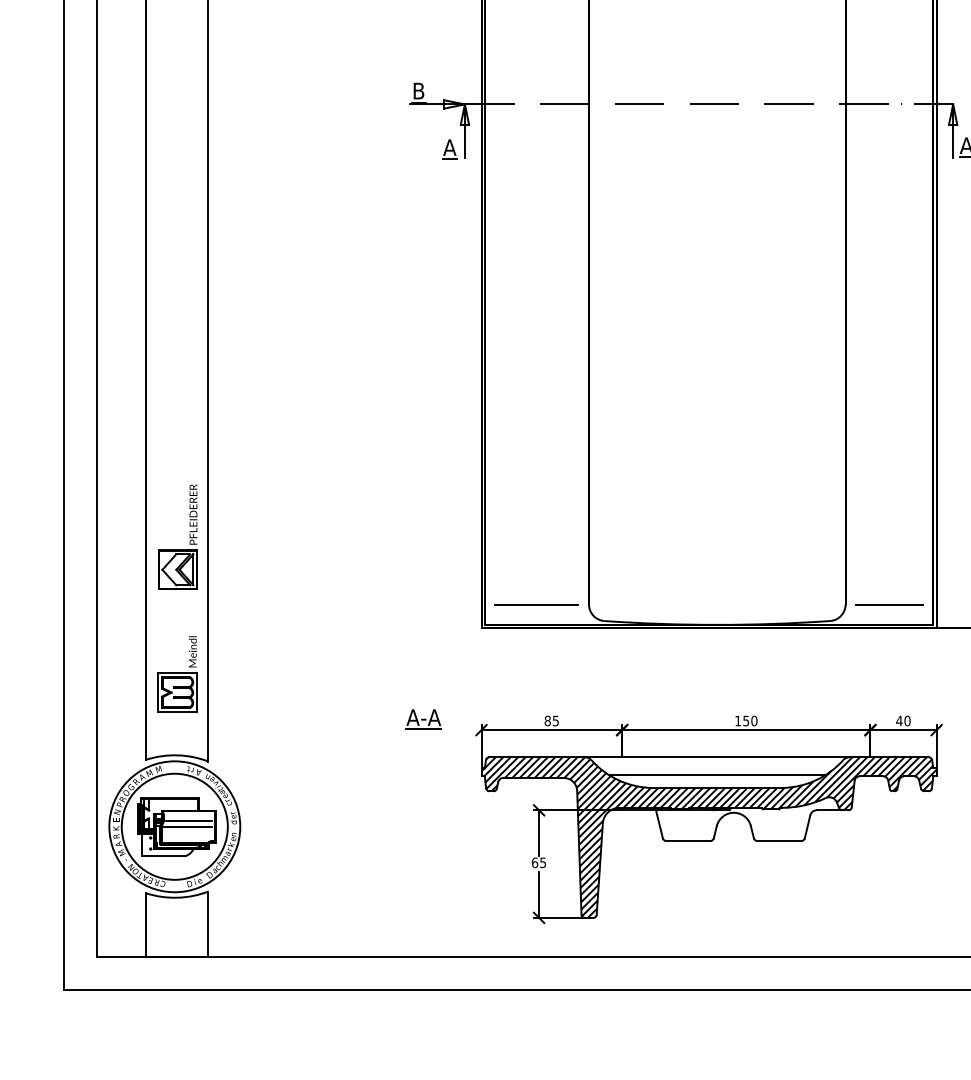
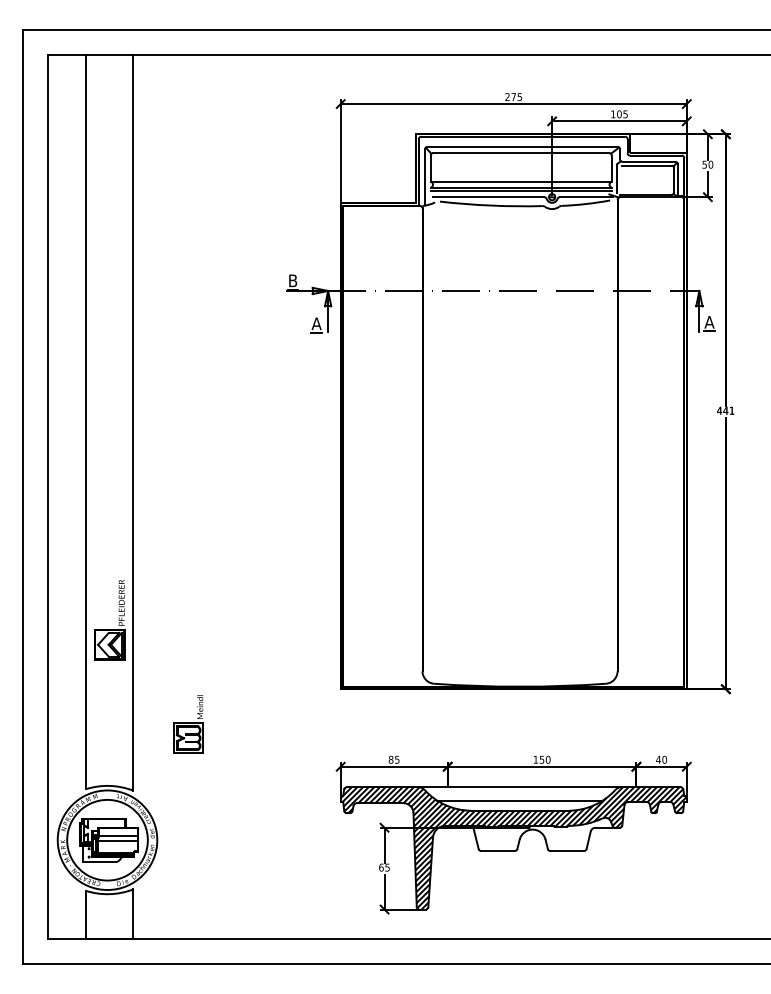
line: (536, 604) -> (382, 671), removed
line: (888, 604) -> (650, 671), removed
part: (177, 674) -> (188, 724), moved
part: (423, 719) -> (296, 758), removed

